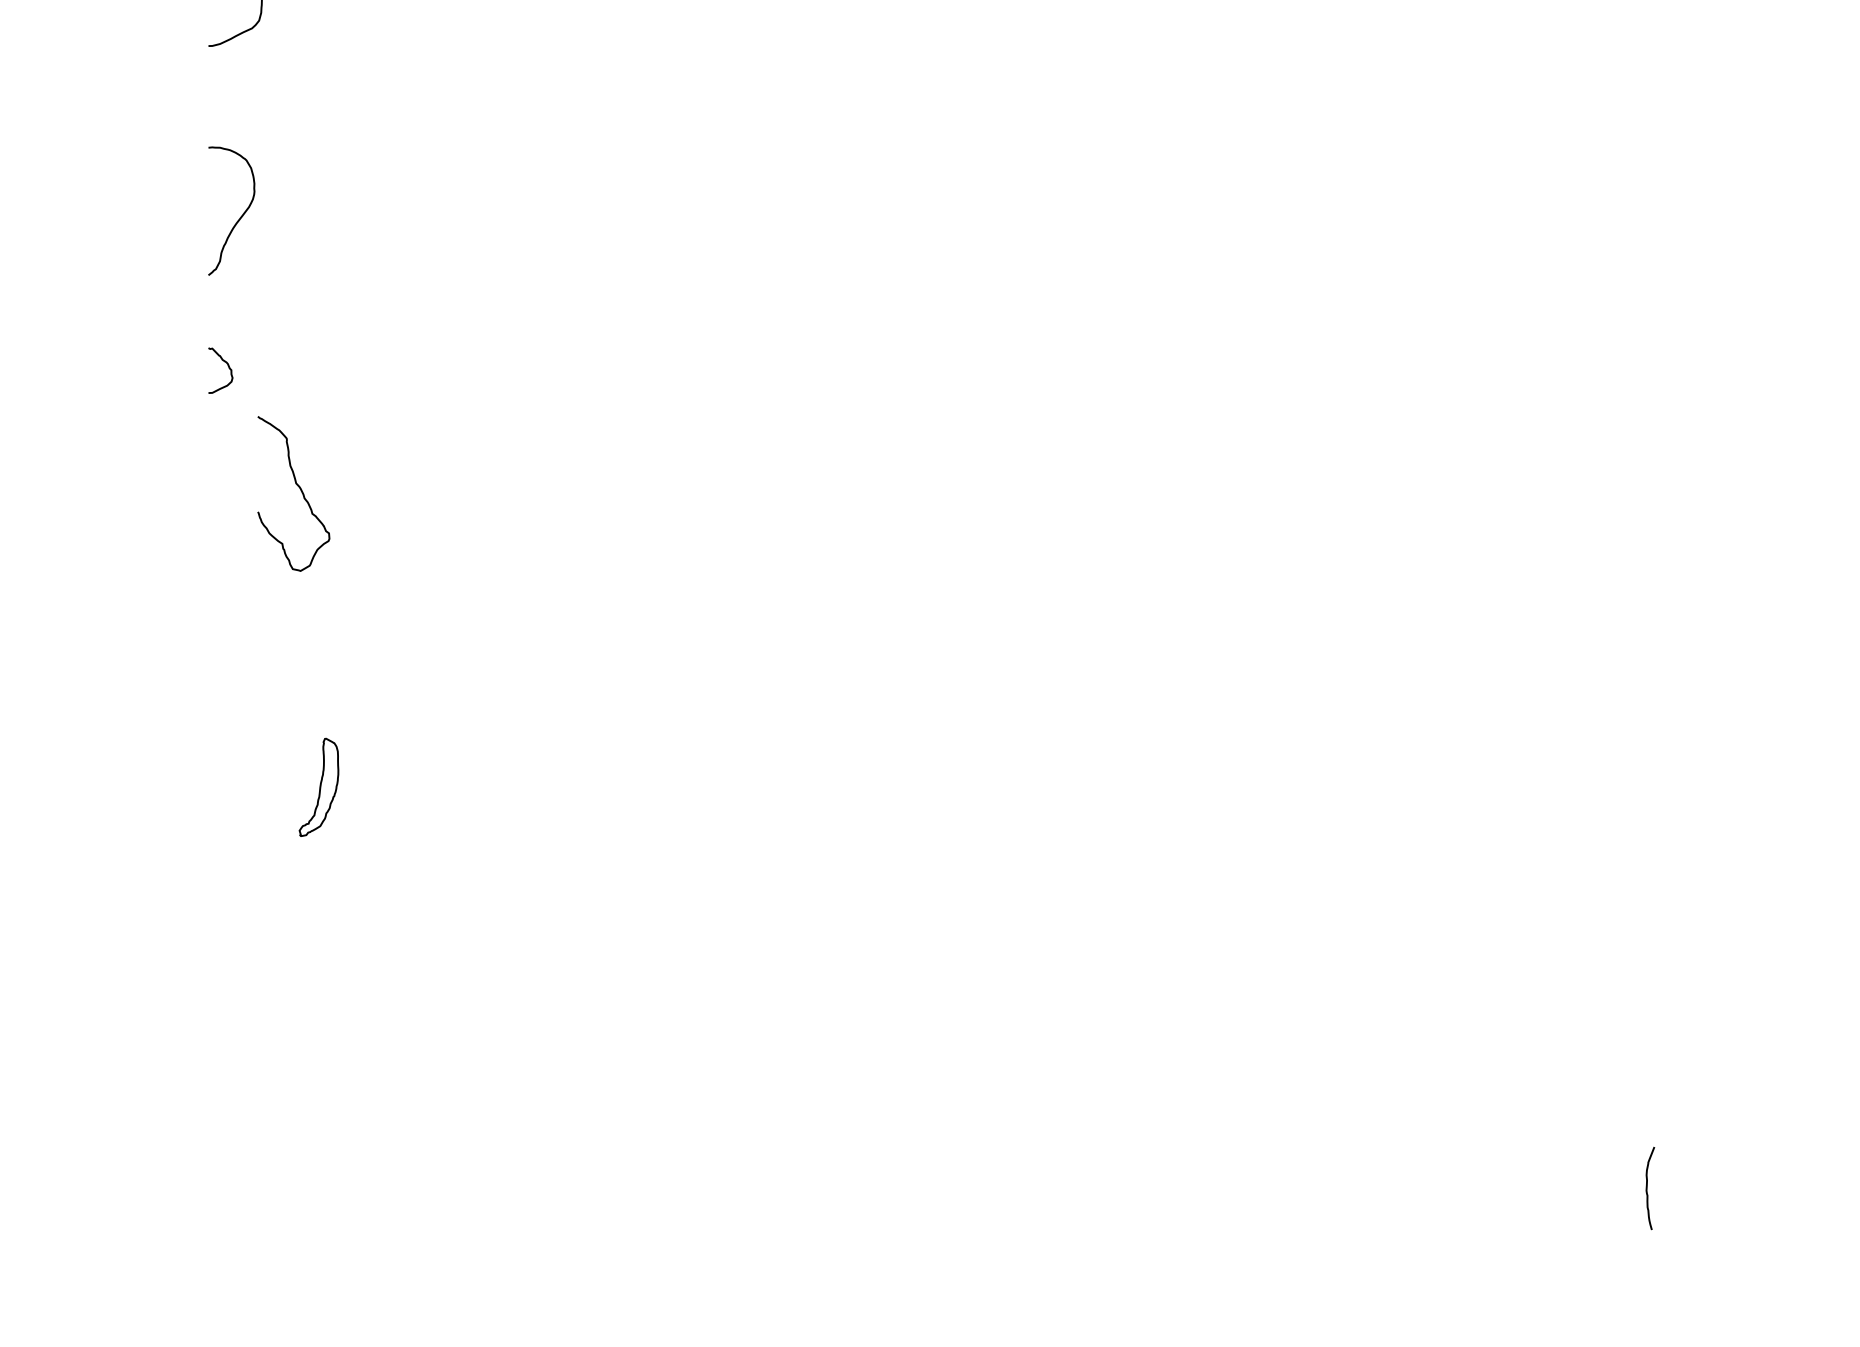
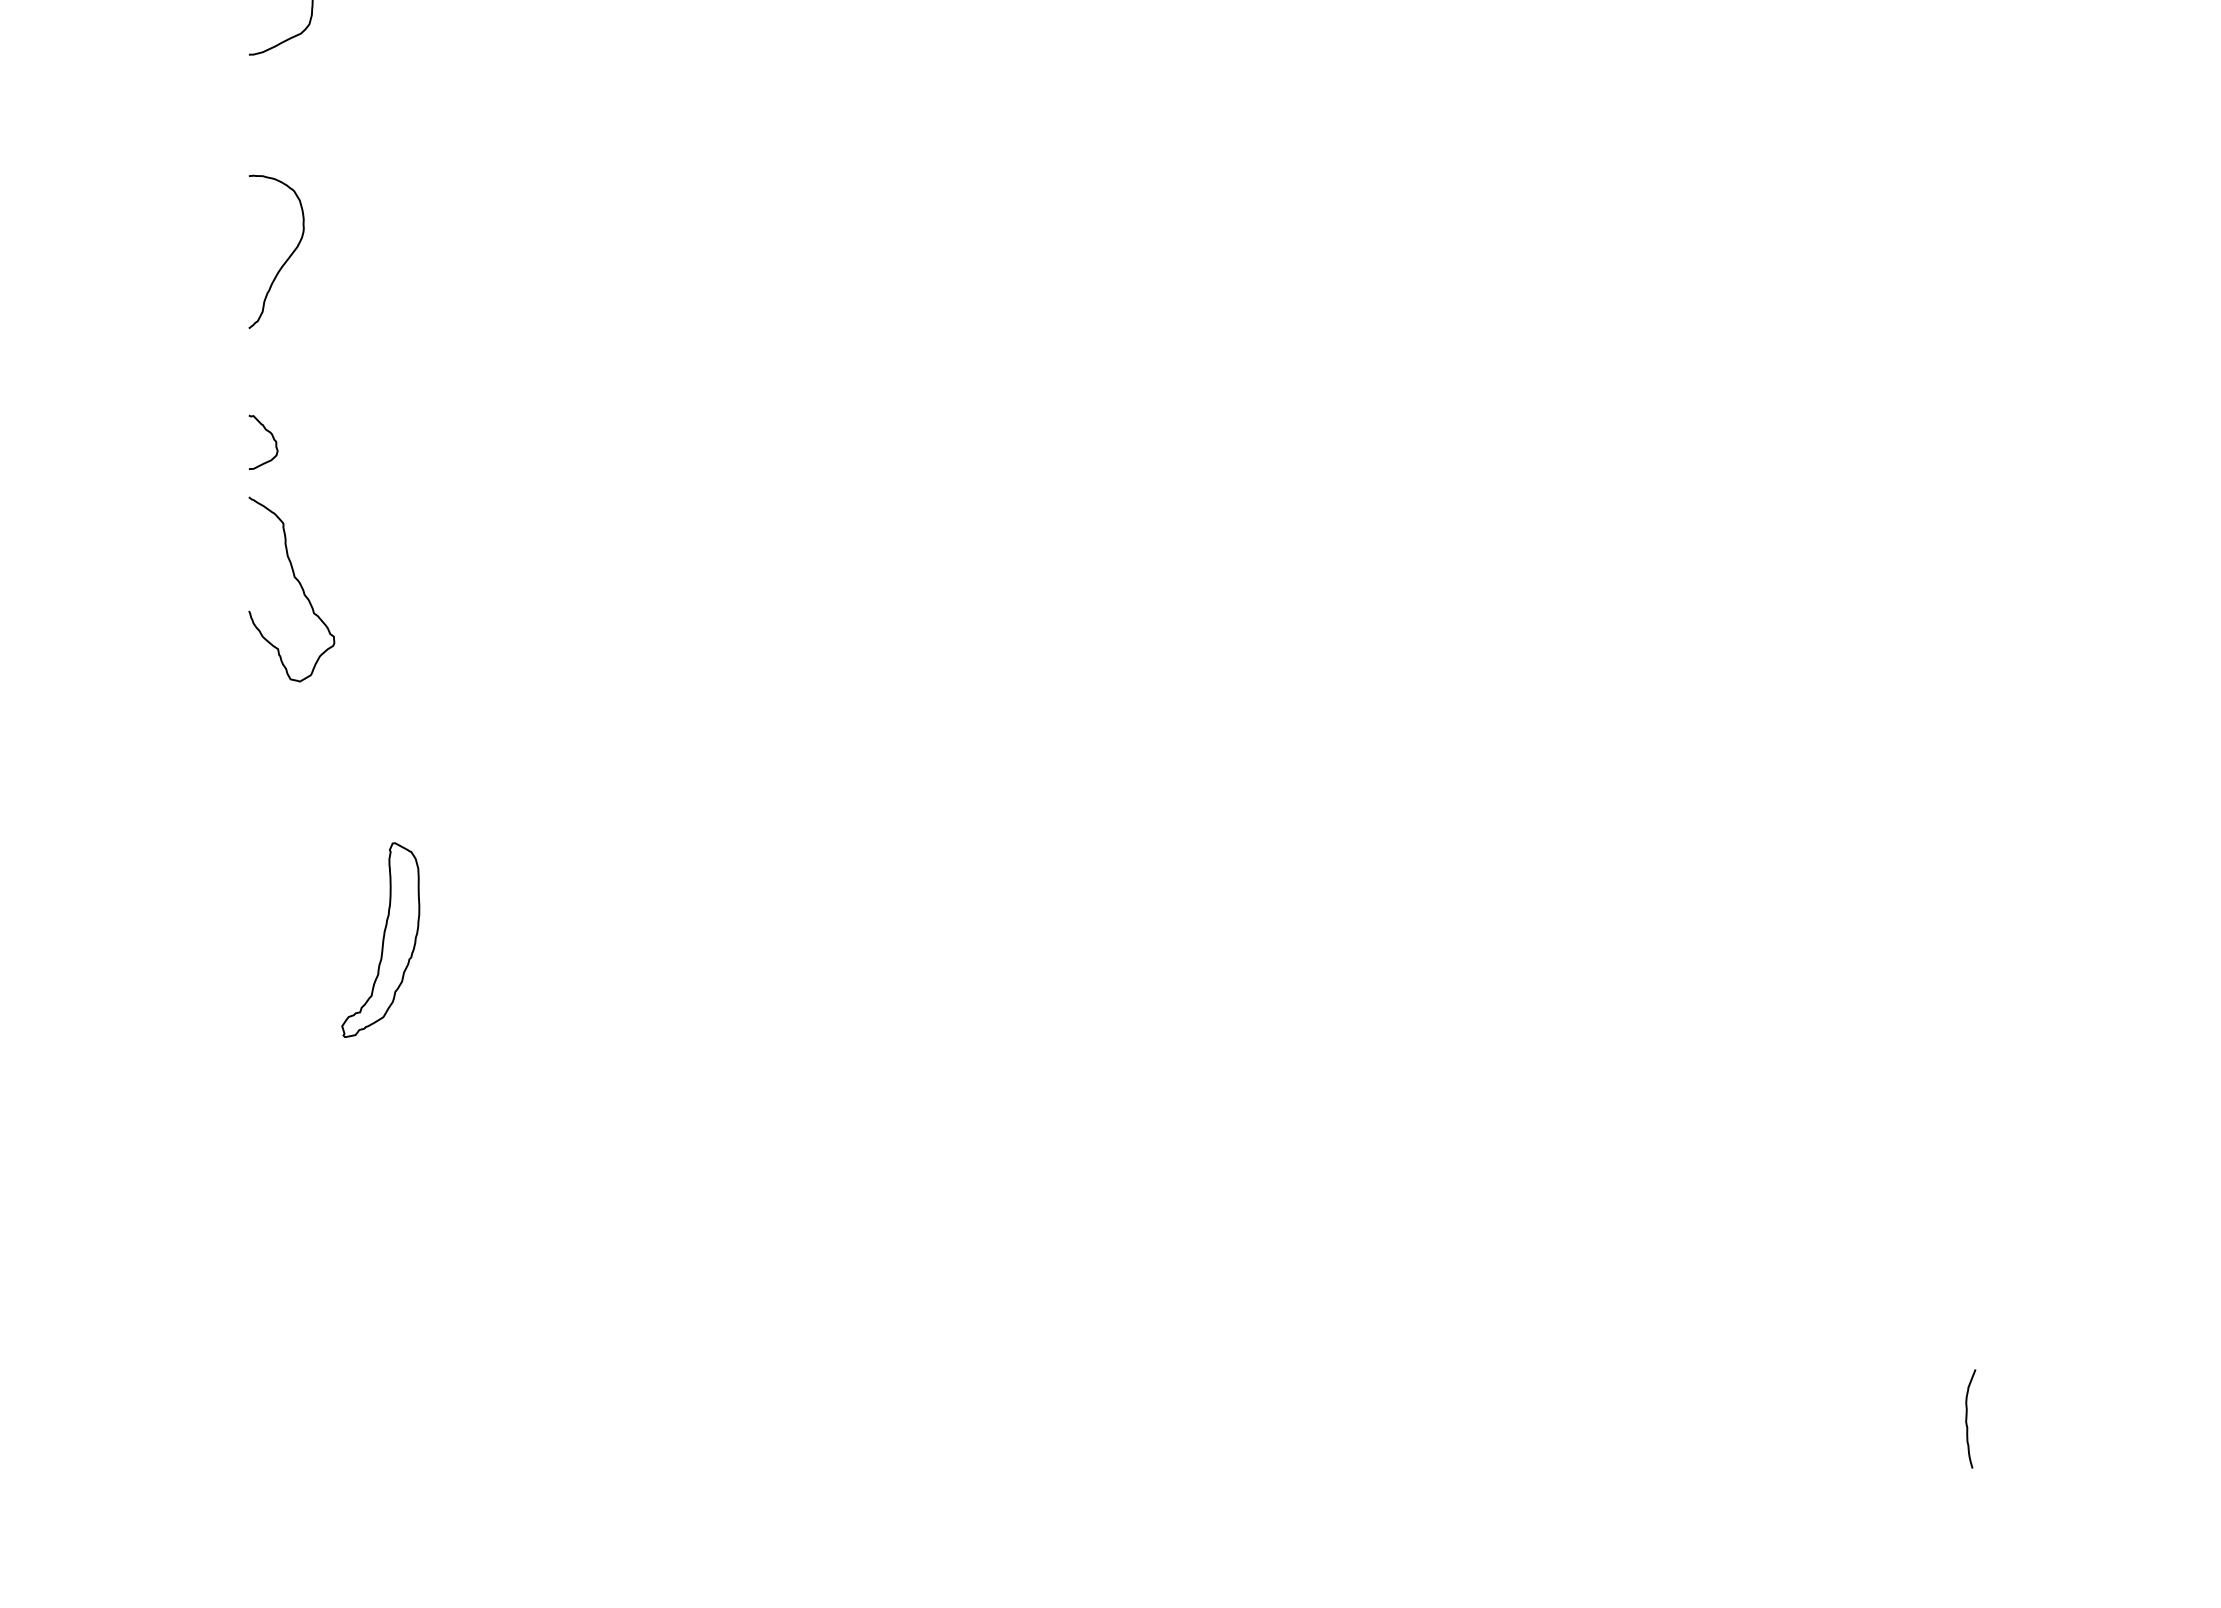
curve: (299, 488) -> (298, 583), moved
part: (318, 786) -> (380, 939), size x1.67

